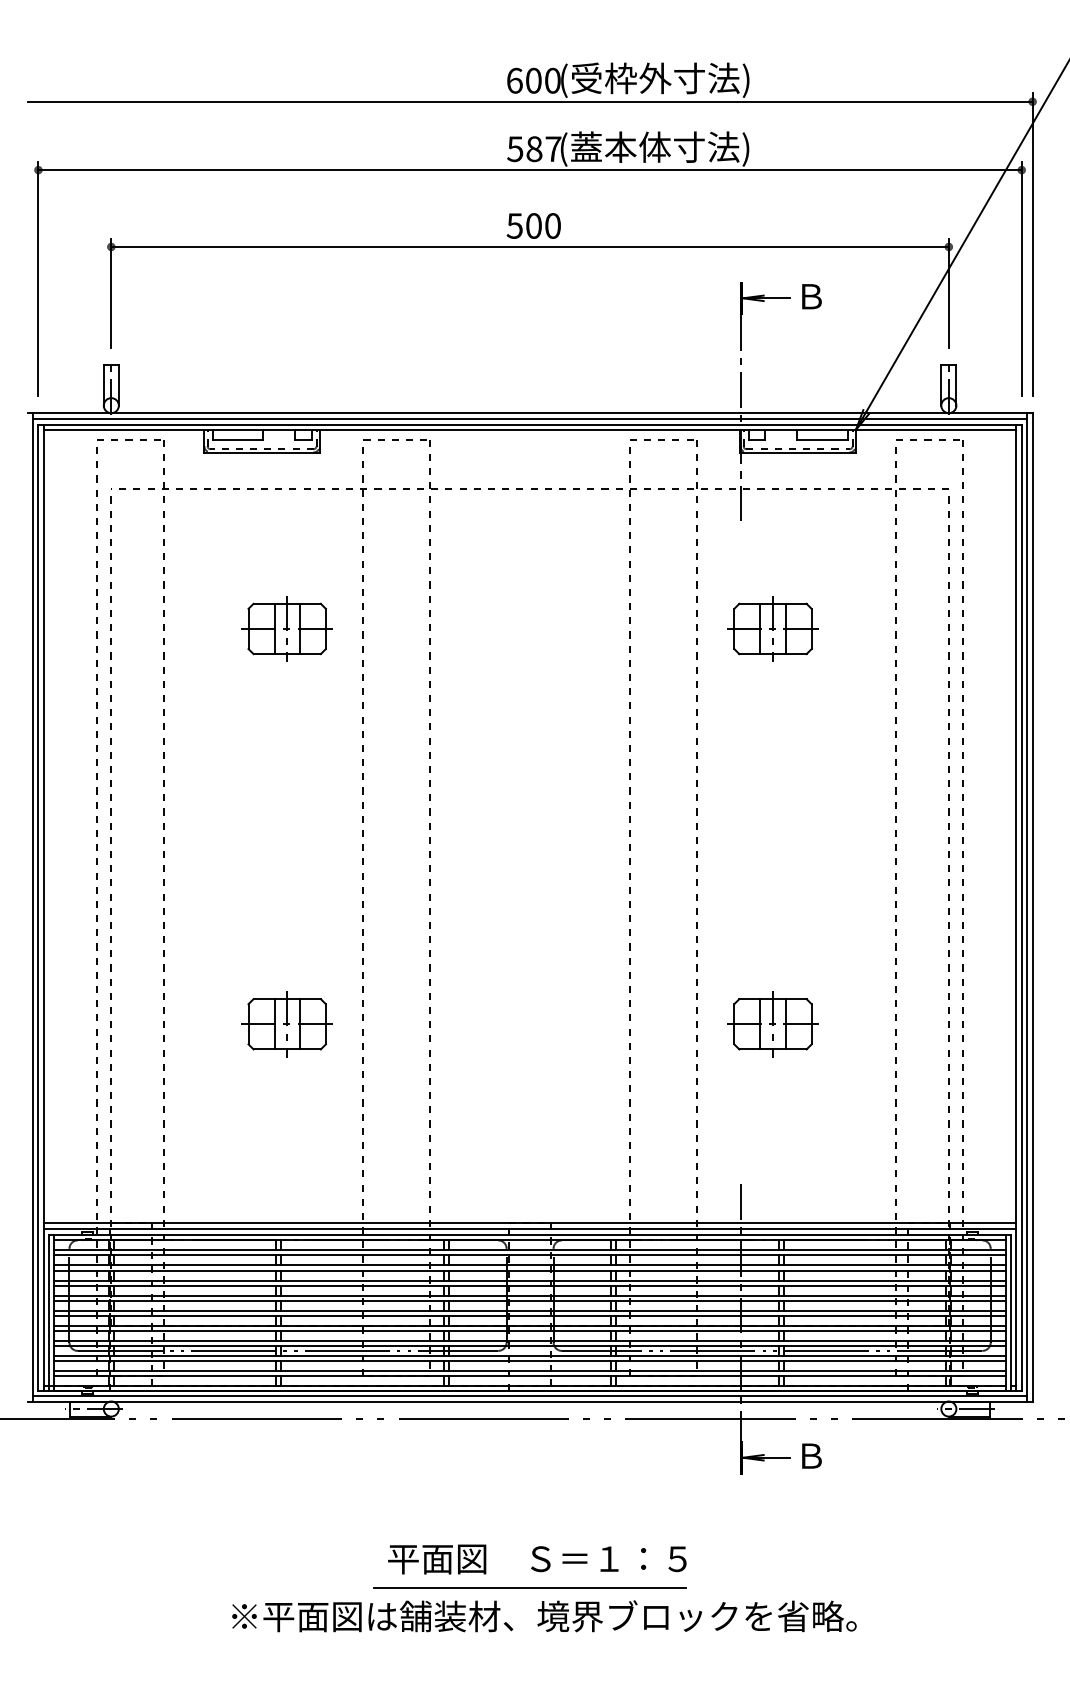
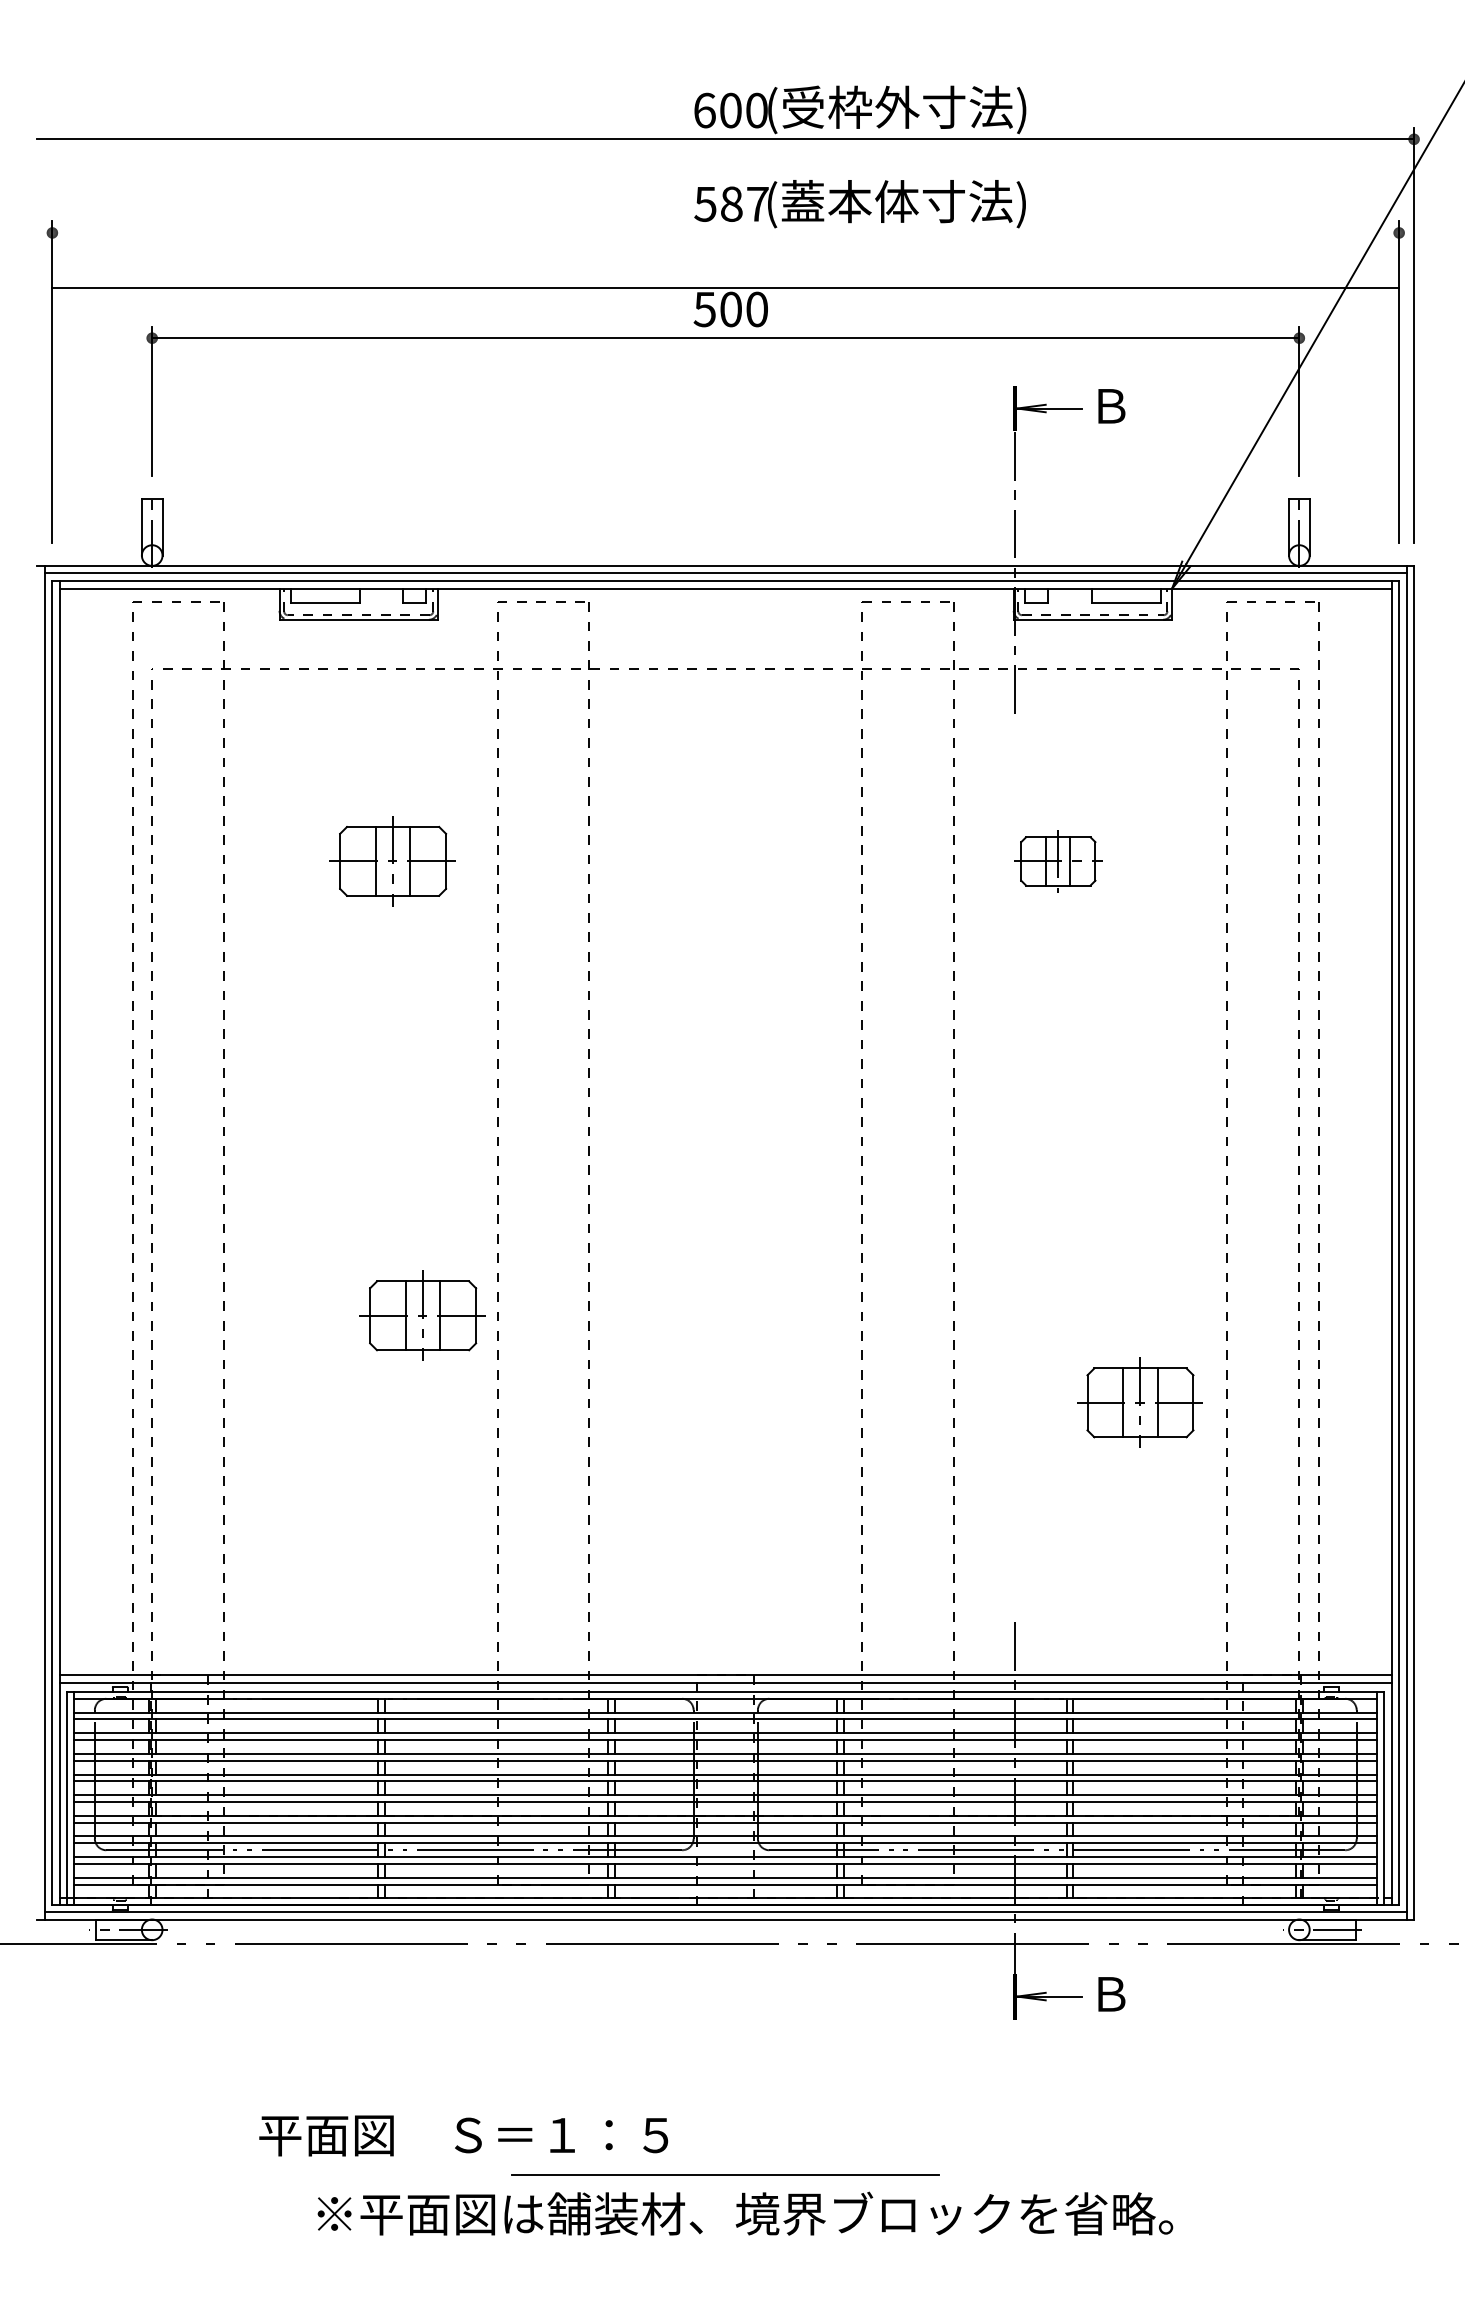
line: (529, 169) -> (725, 287), moved
part: (772, 629) -> (1057, 861), size x0.7
part: (286, 1024) -> (422, 1315), moved
part: (772, 1024) -> (1139, 1402), moved
text: (537, 1559) -> (463, 2135), moved

